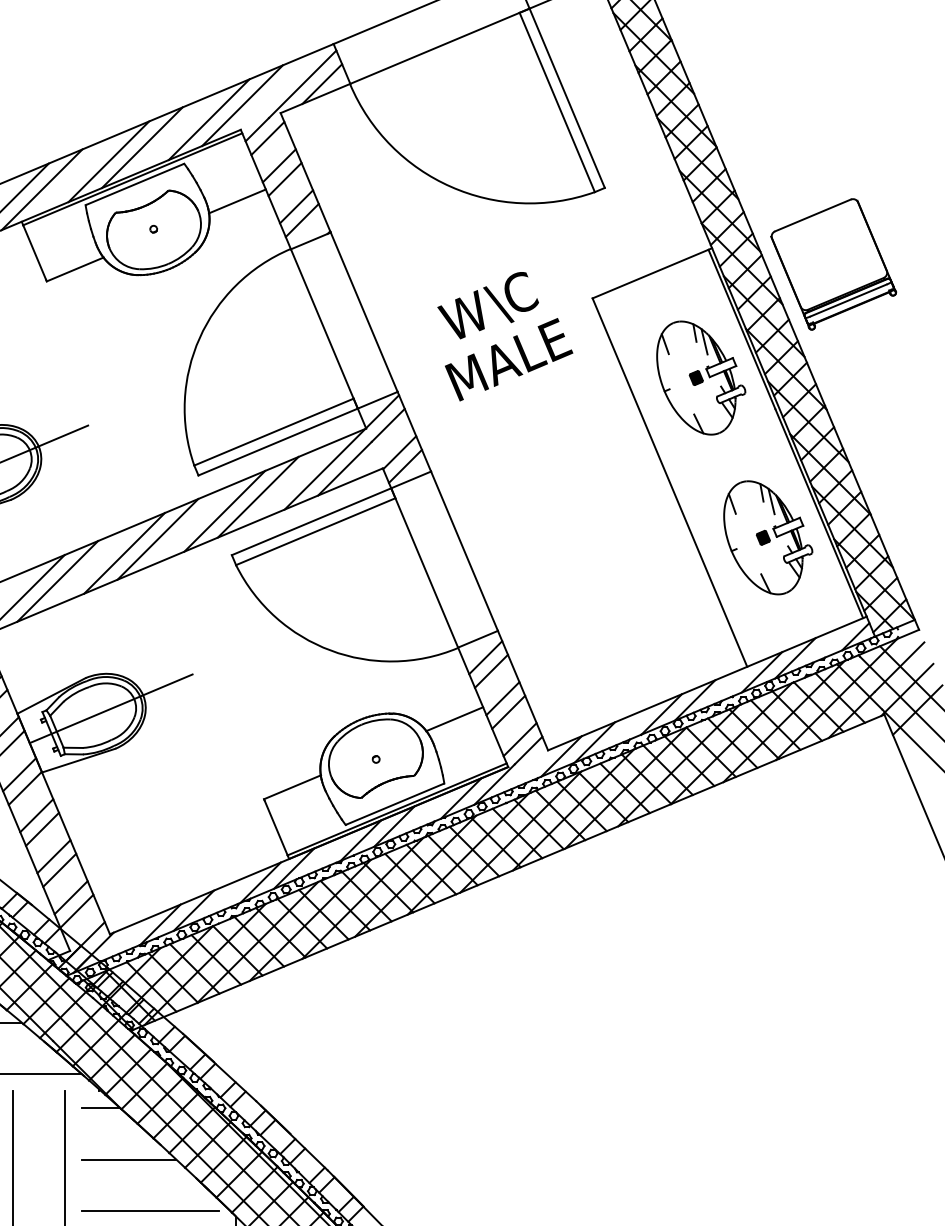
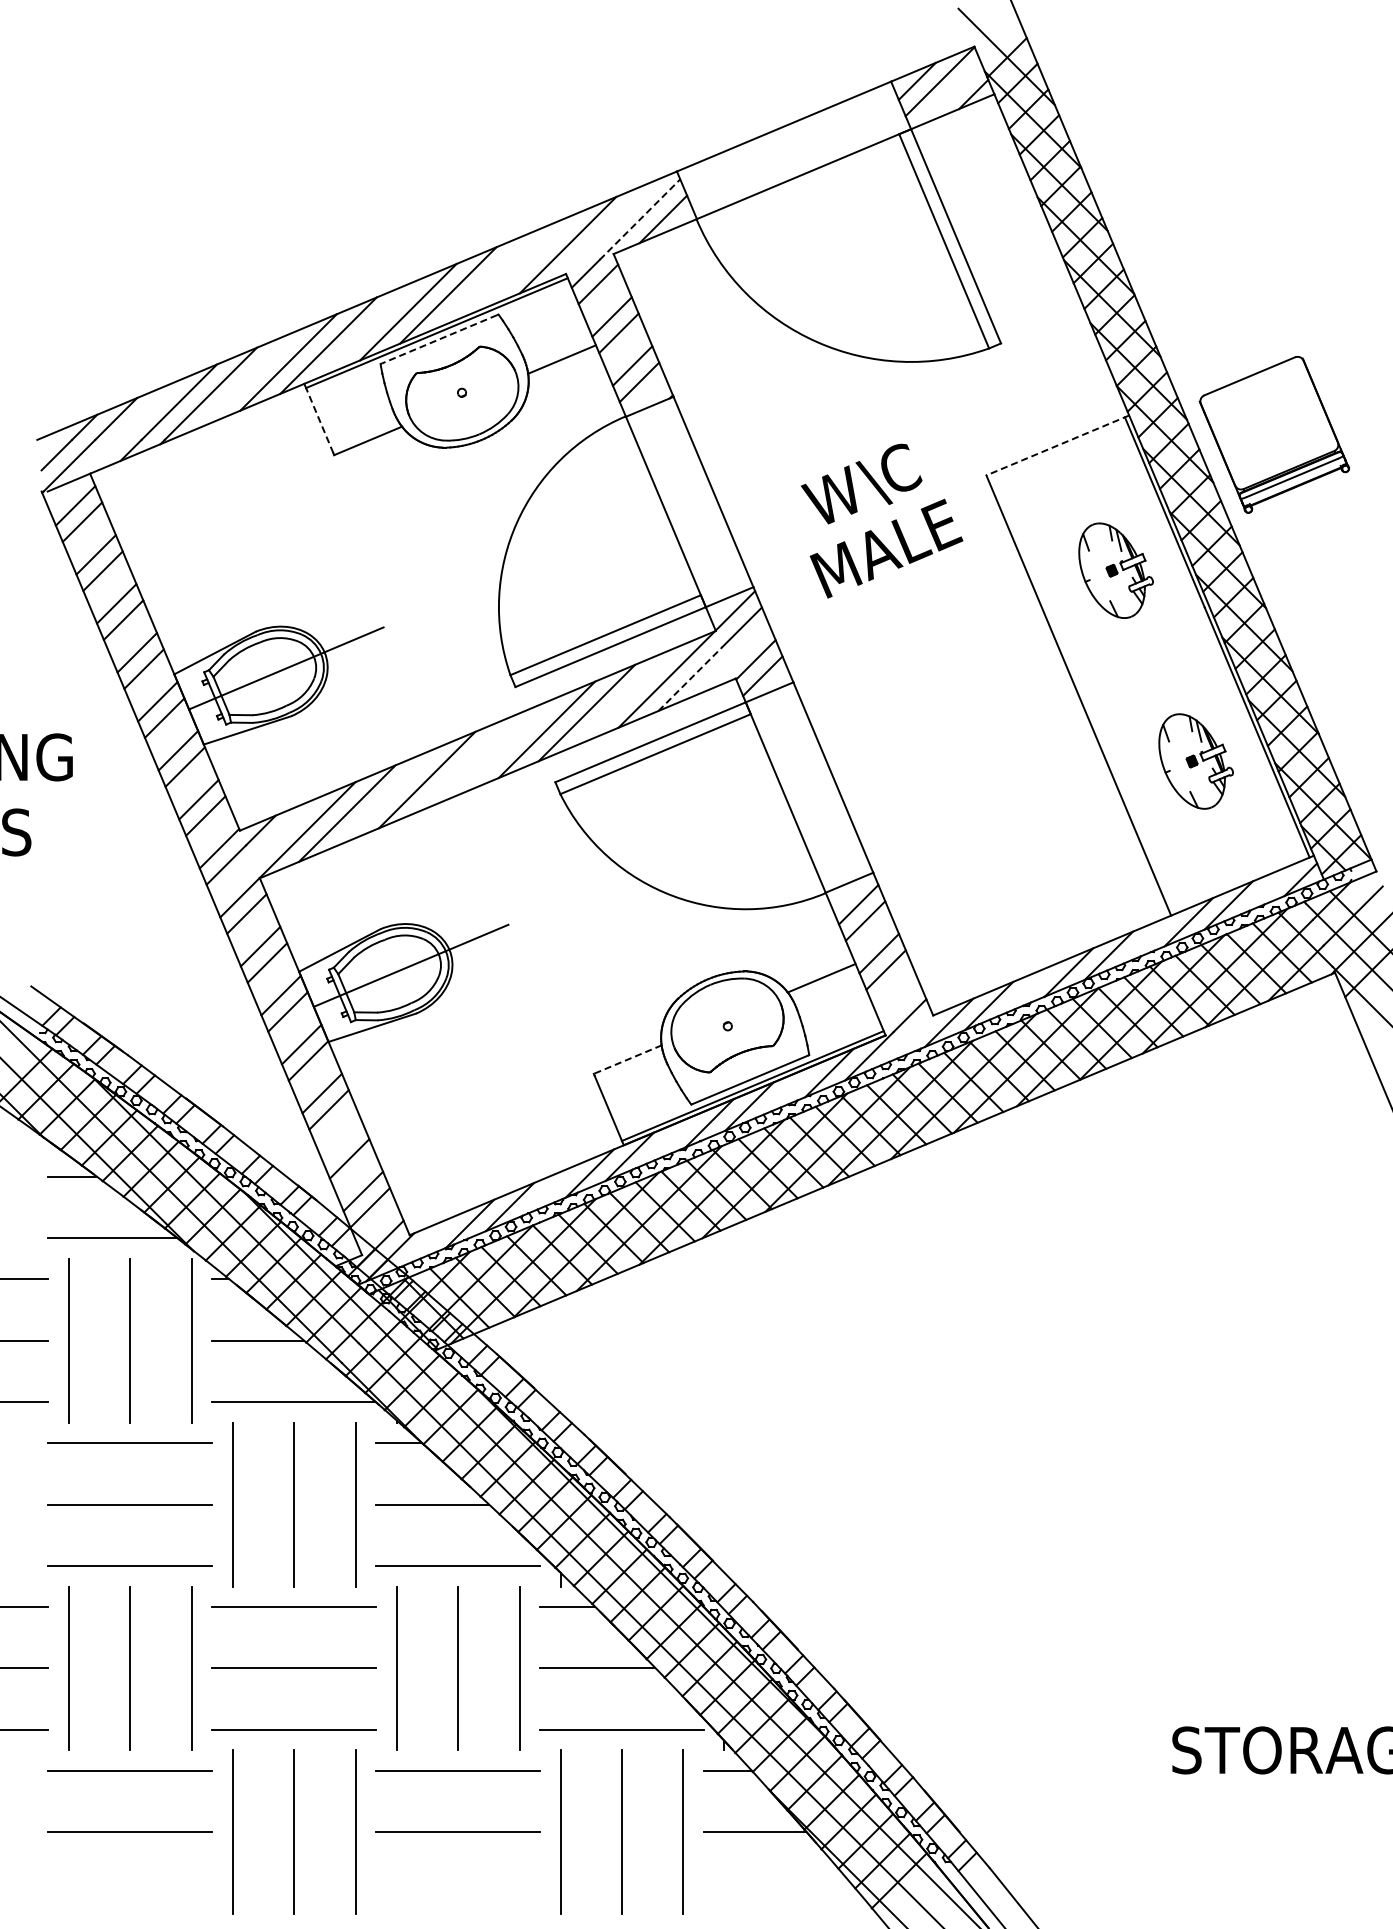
line: (303, 84) -> (640, 219), solid -> dashed
line: (208, 119) -> (527, 261), removed
line: (134, 184) -> (439, 339), solid -> dashed
line: (34, 252) -> (319, 420), solid -> dashed
line: (652, 273) -> (1057, 445), solid -> dashed
part: (700, 377) -> (1115, 570), size x0.7
line: (344, 468) -> (690, 678), solid -> dashed
part: (767, 537) -> (1195, 761), size x0.7
line: (157, 539) -> (466, 763), removed
line: (519, 739) -> (899, 1002), removed
line: (292, 787) -> (627, 1059), solid -> dashed
line: (53, 856) -> (342, 1142), removed

